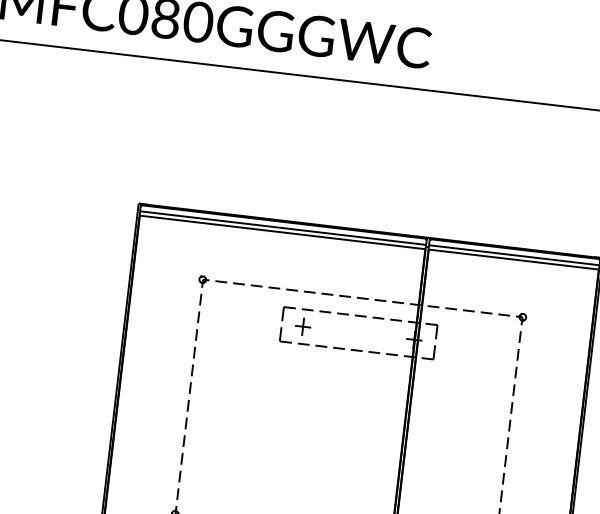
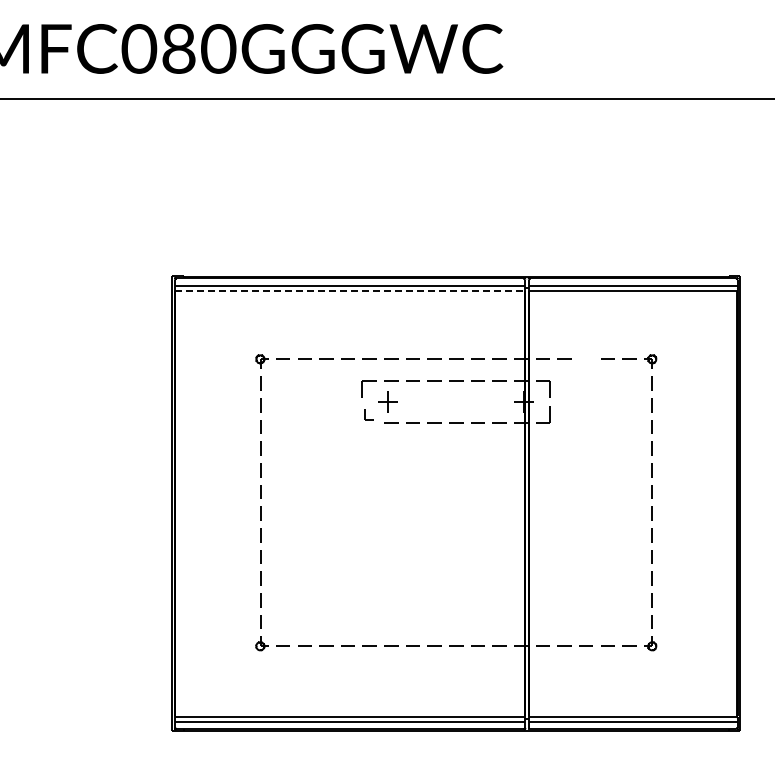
line: (282, 232) -> (350, 290), solid -> dashed
line: (468, 310) -> (585, 358), removed
part: (285, 335) -> (368, 414), size x0.6

